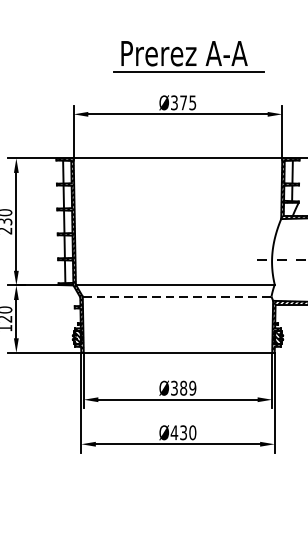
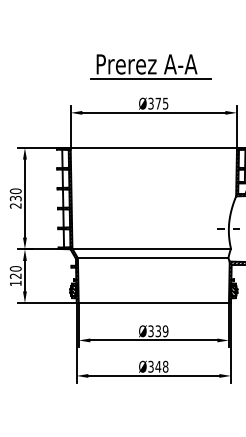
part: (188, 56) -> (150, 66), moved
line: (177, 296) -> (153, 258), dashed -> solid
text: (183, 388) -> (158, 331), Ø389 -> Ø339
text: (183, 432) -> (158, 366), Ø430 -> Ø348

